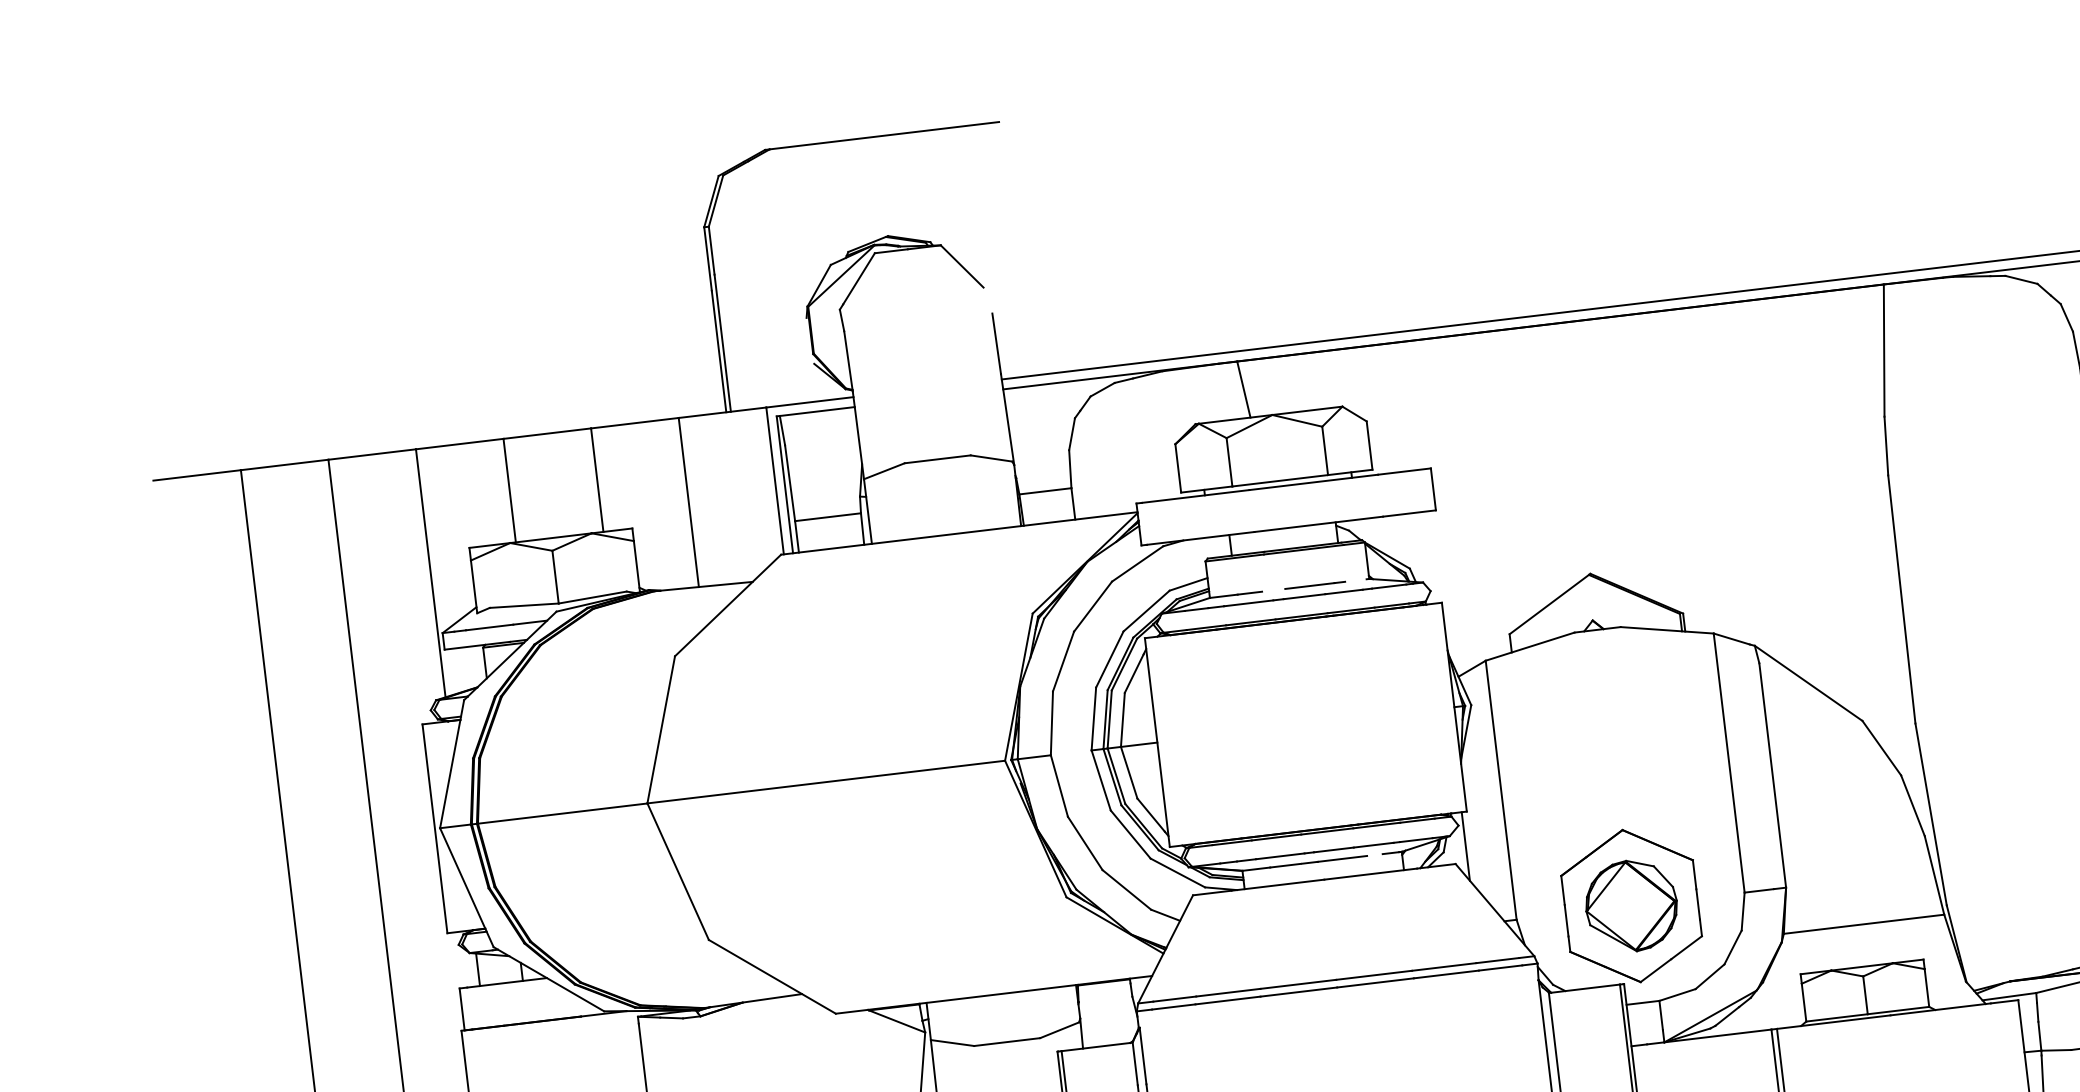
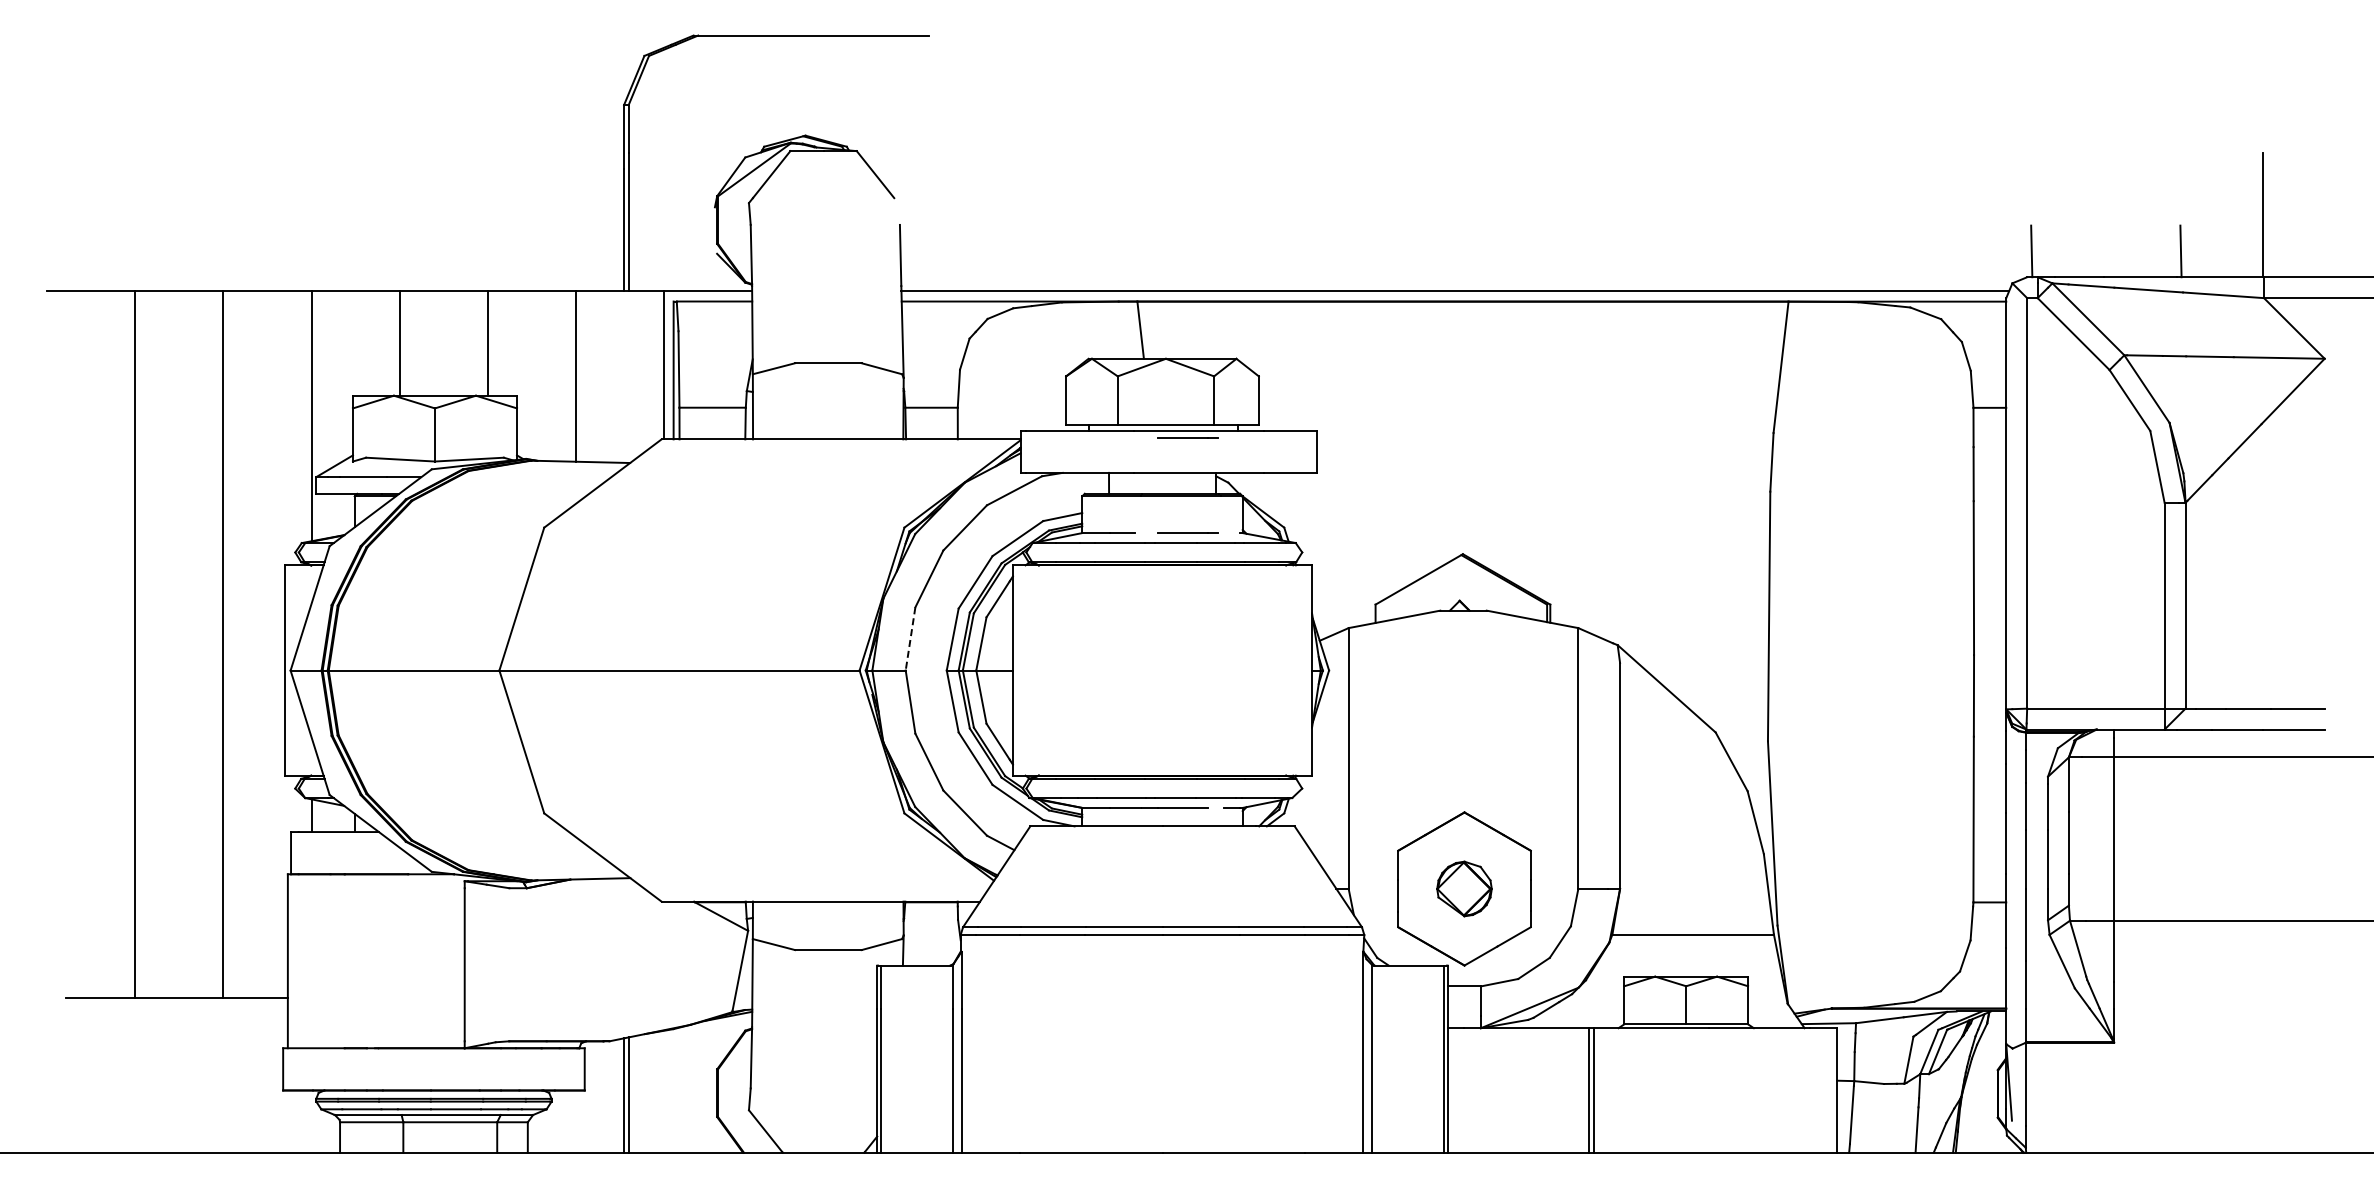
line: (1303, 490) -> (1187, 437), added
line: (1051, 722) -> (910, 638), solid -> dashed
line: (1465, 845) -> (1306, 809), removed
part: (1631, 905) -> (1464, 888), size x0.6

